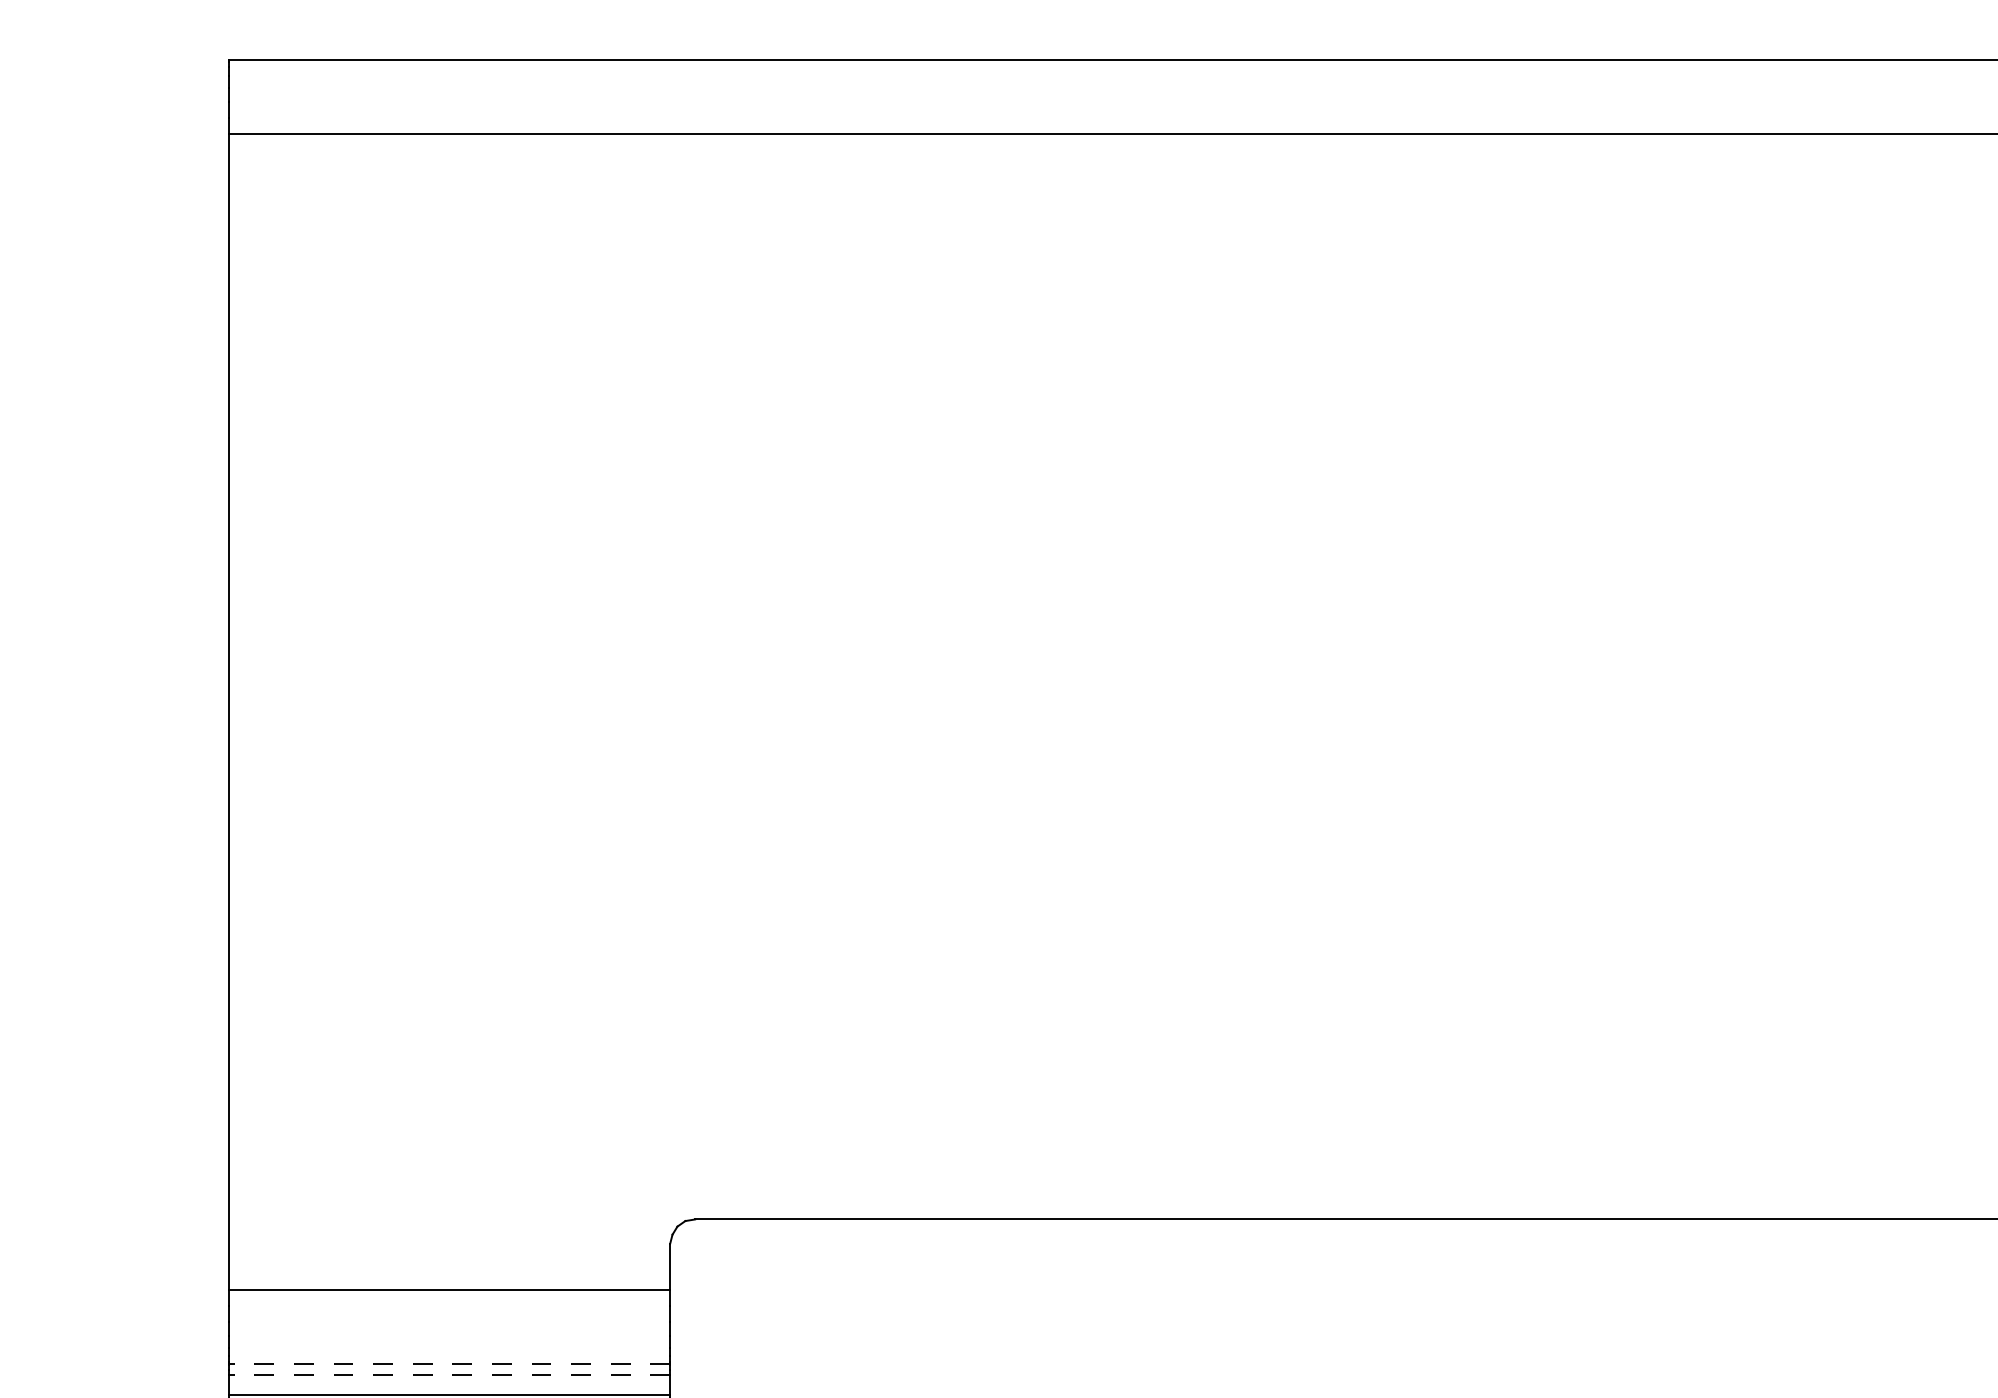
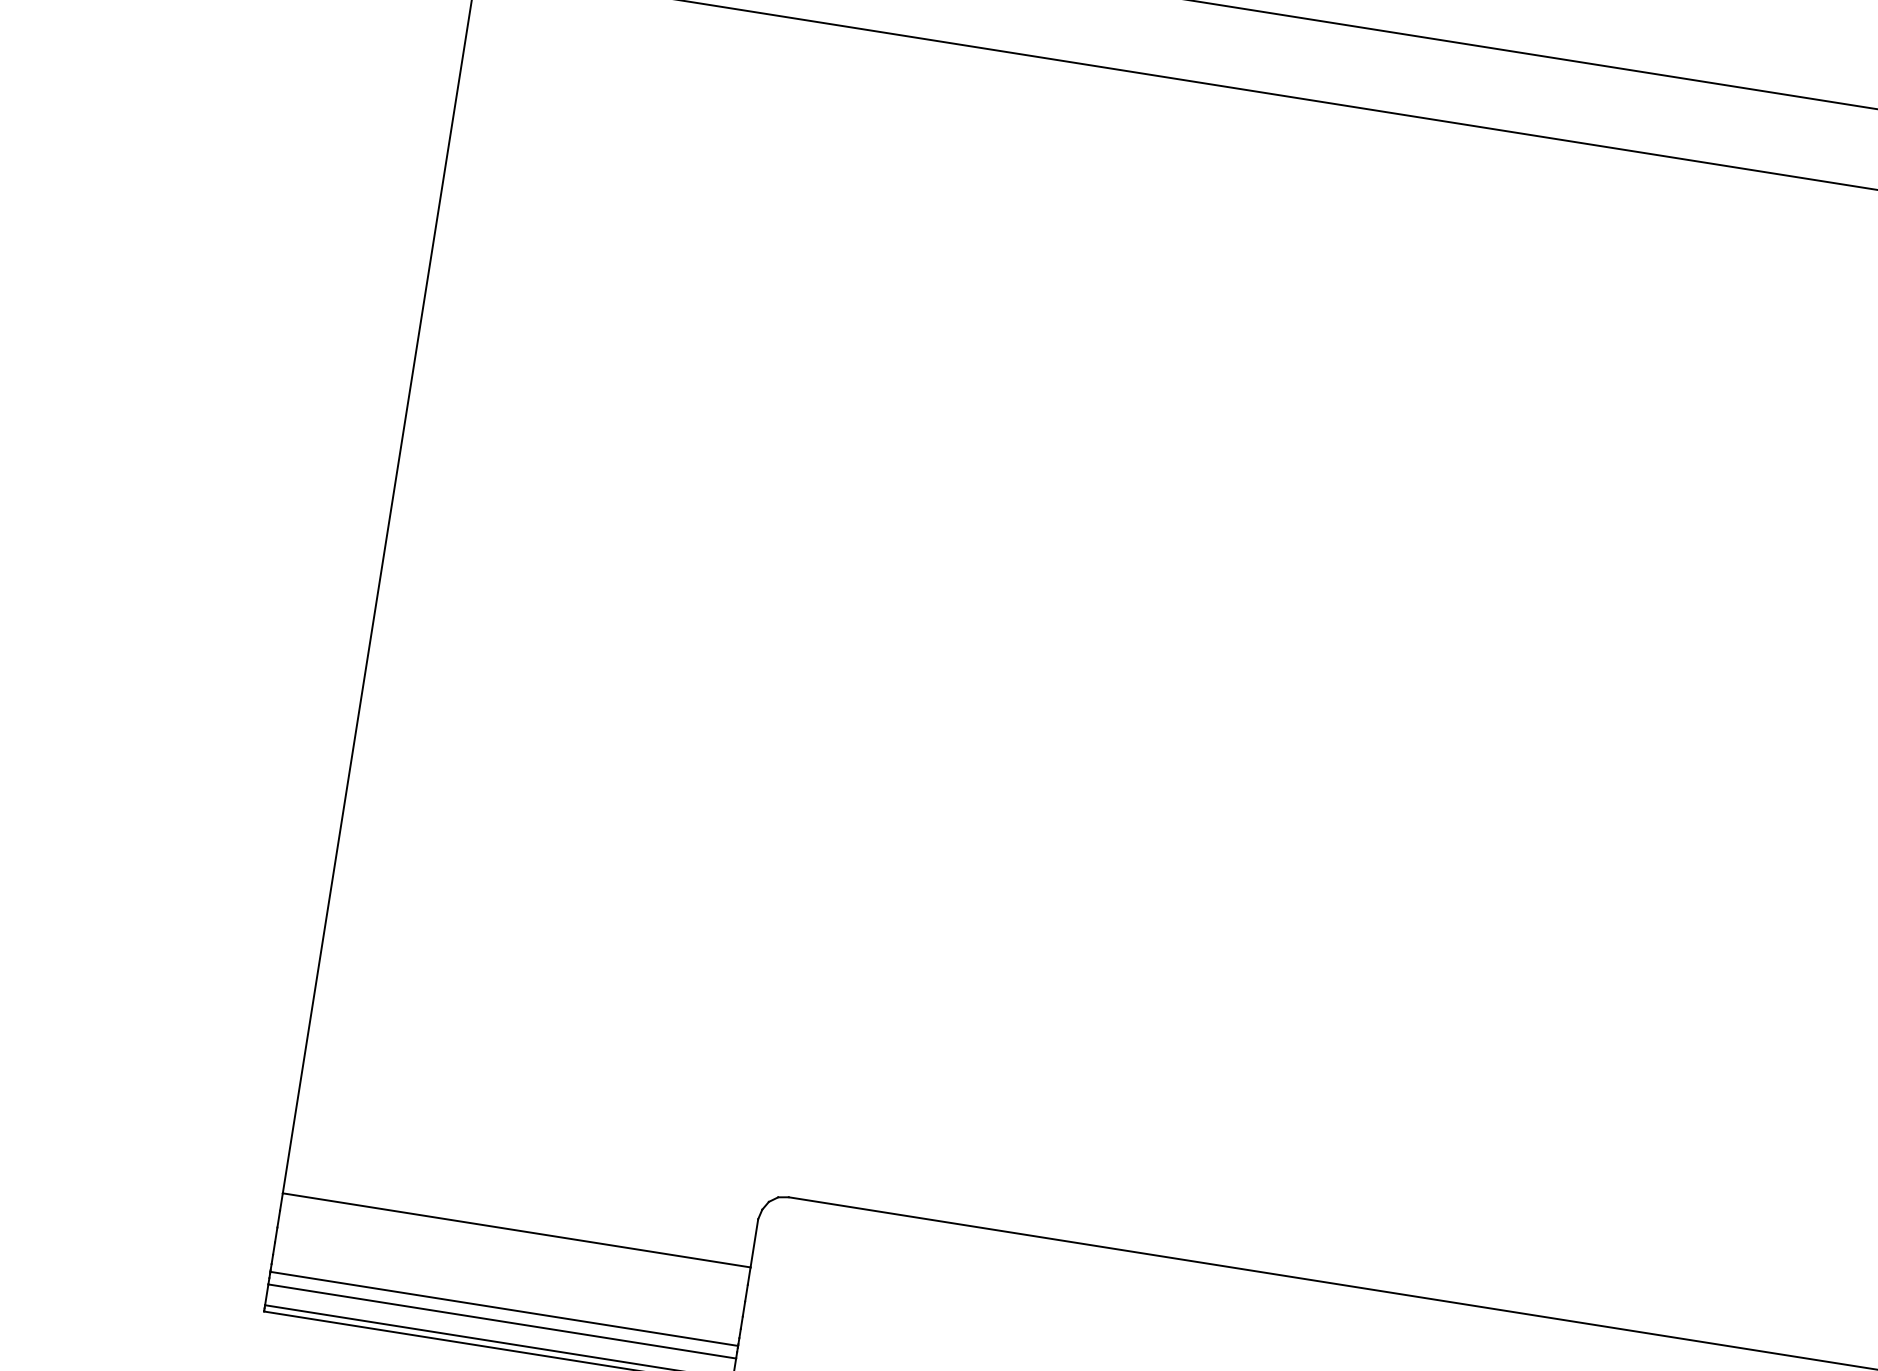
line: (449, 1363) -> (504, 1308), dashed -> solid
line: (449, 1375) -> (502, 1321), dashed -> solid

